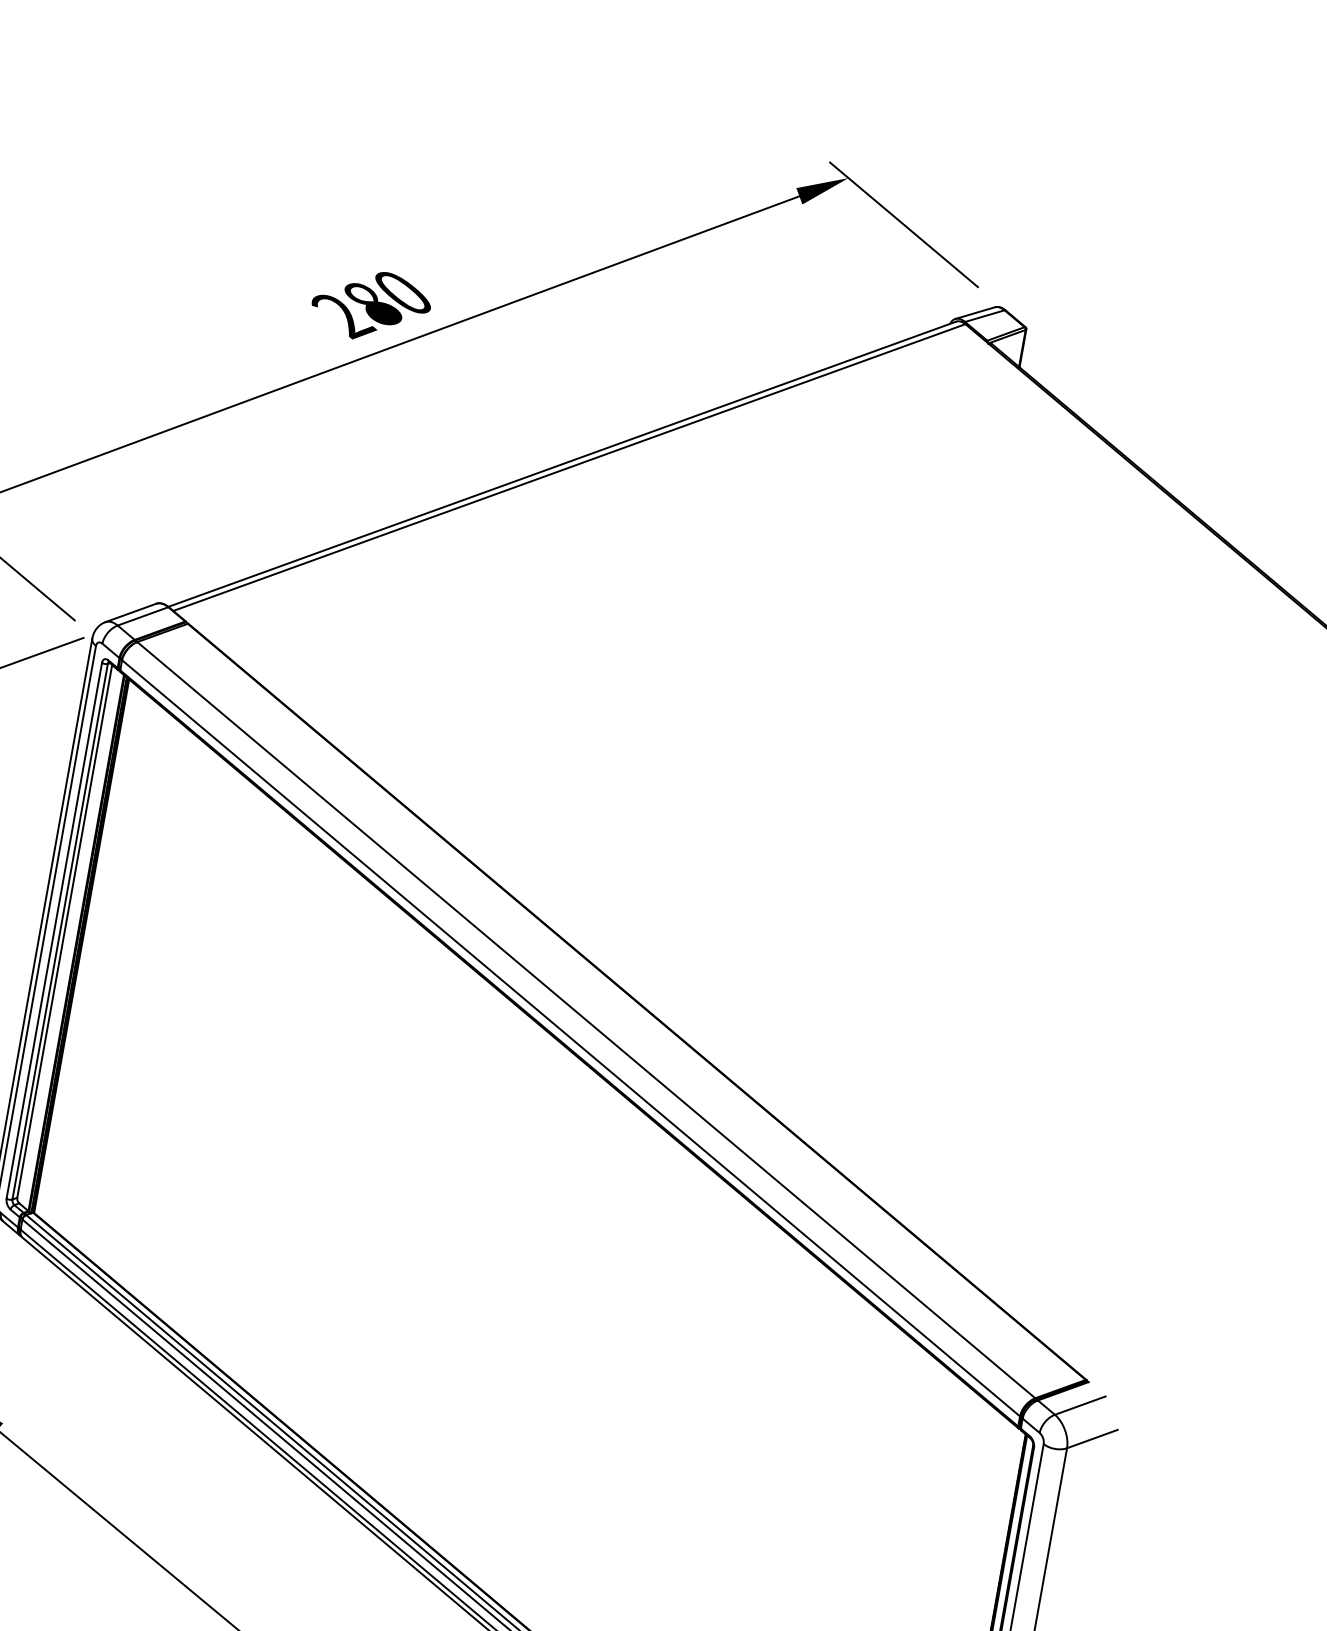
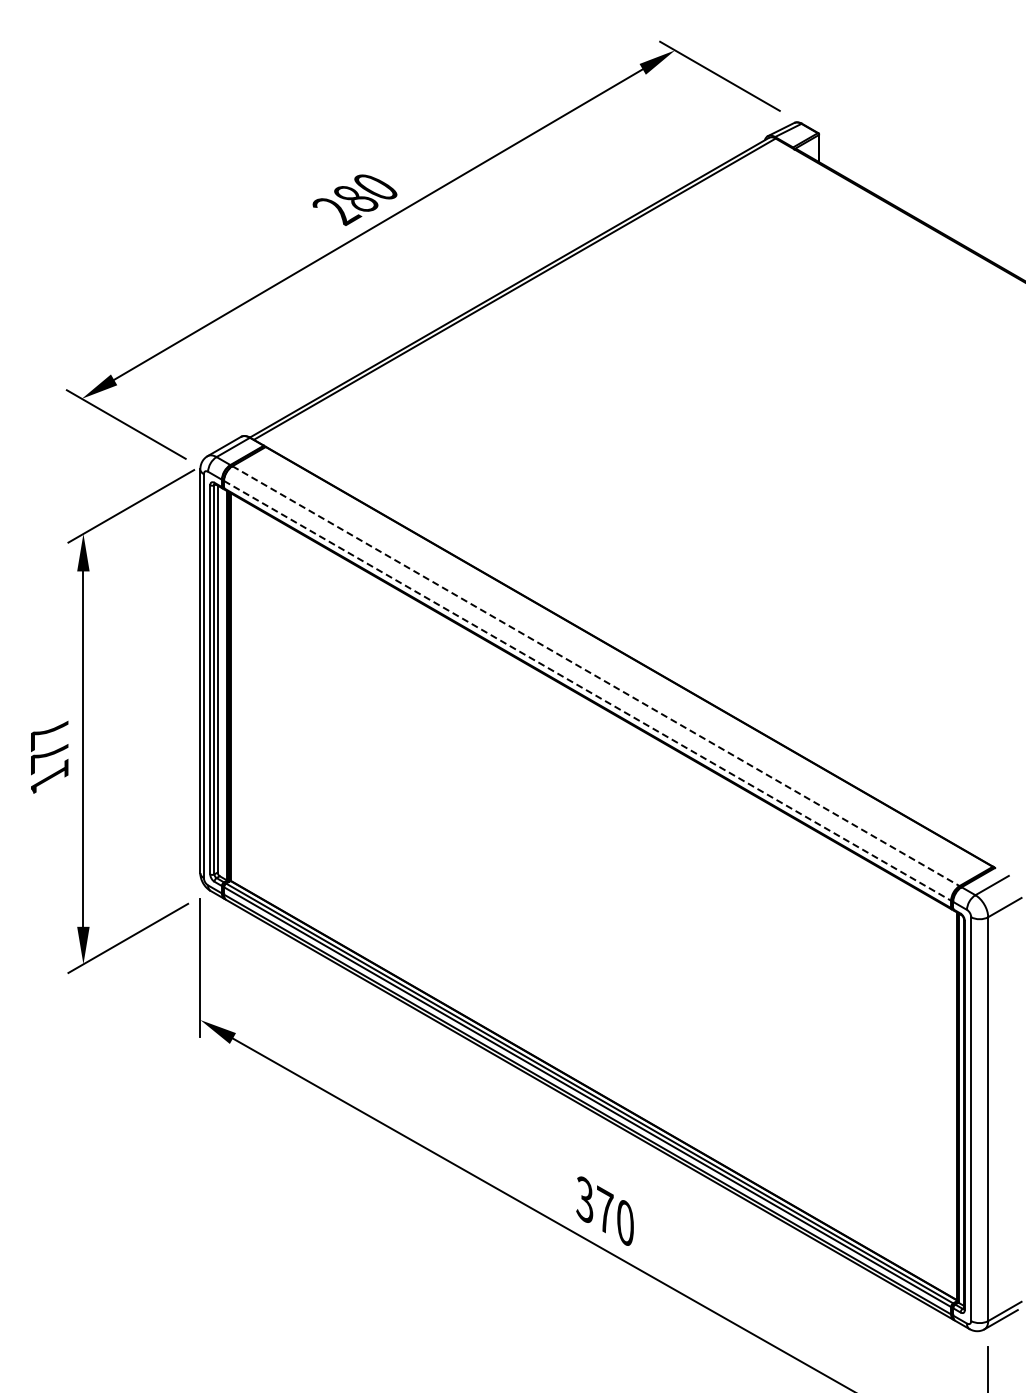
line: (586, 1020) -> (596, 676), solid -> dashed
line: (571, 1037) -> (587, 690), solid -> dashed

